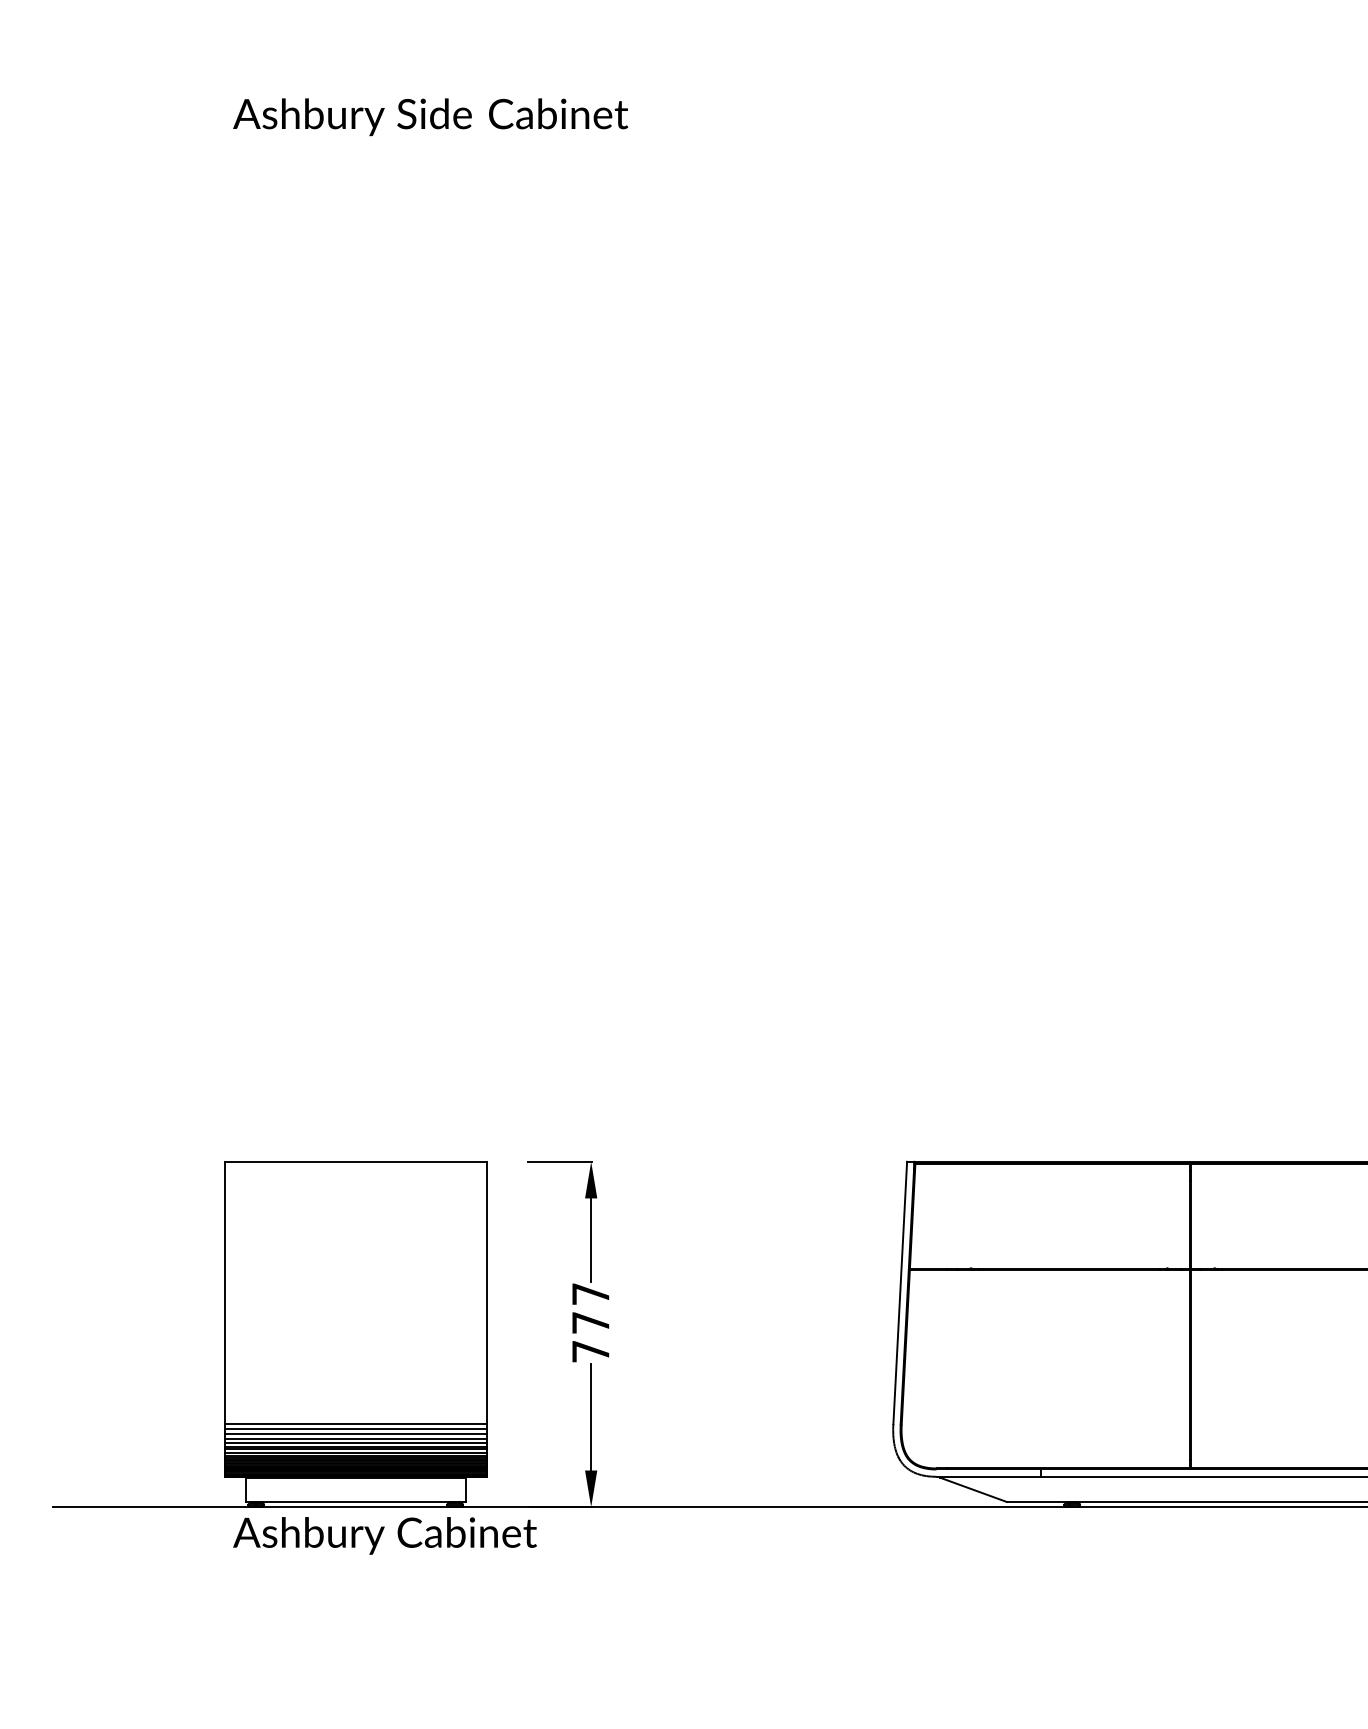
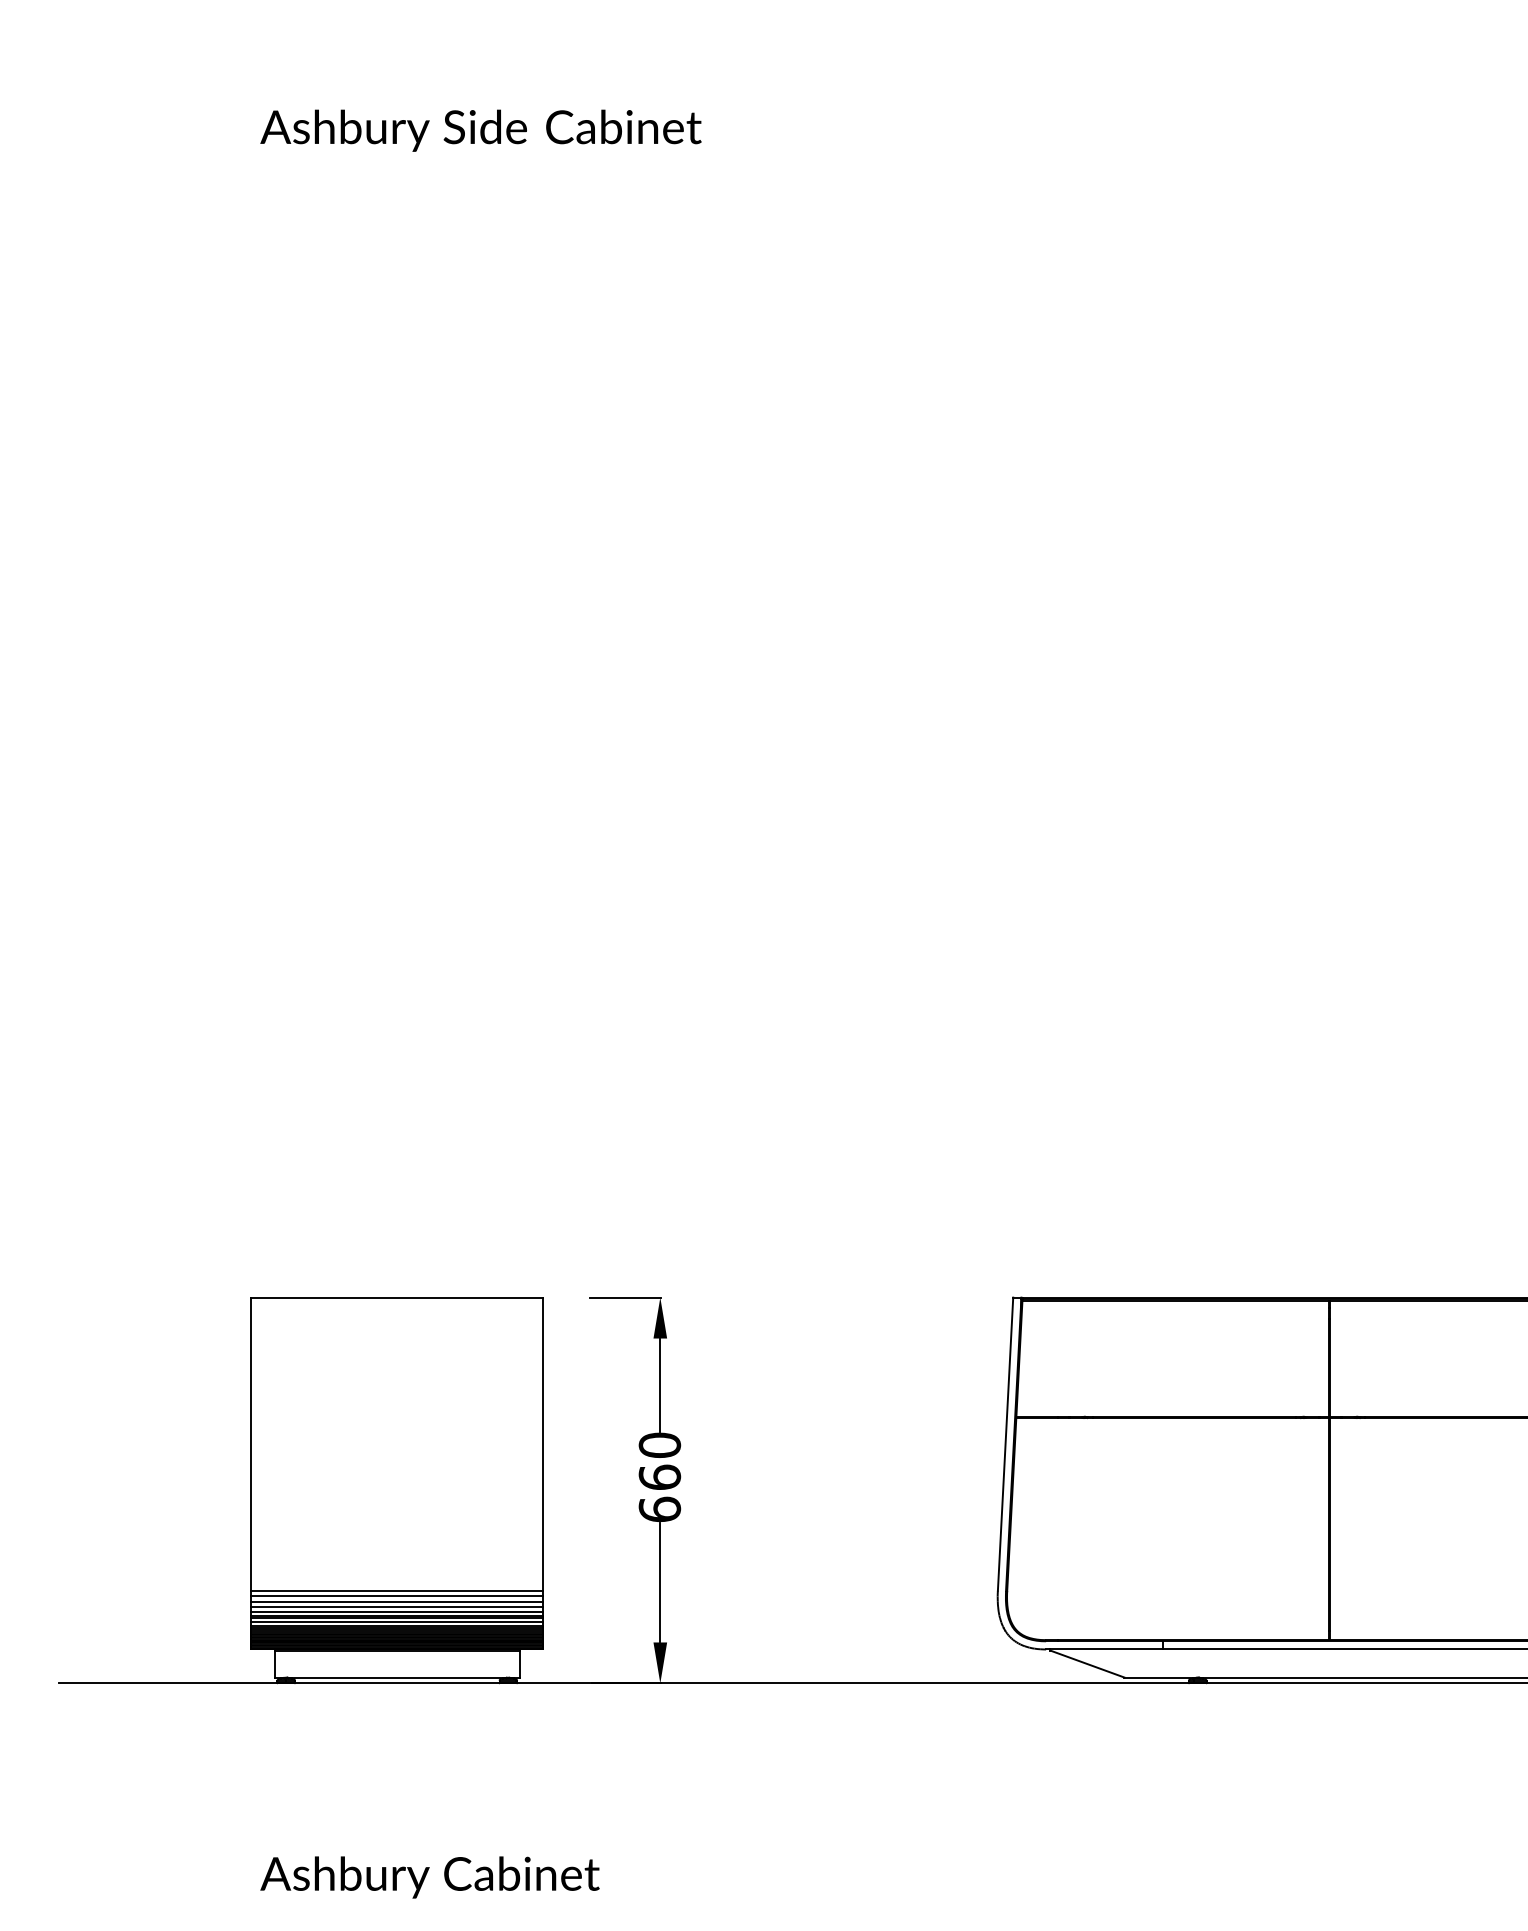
text: (590, 1321) -> (659, 1476), 777 -> 660
text: (384, 1535) -> (429, 1877), moved

